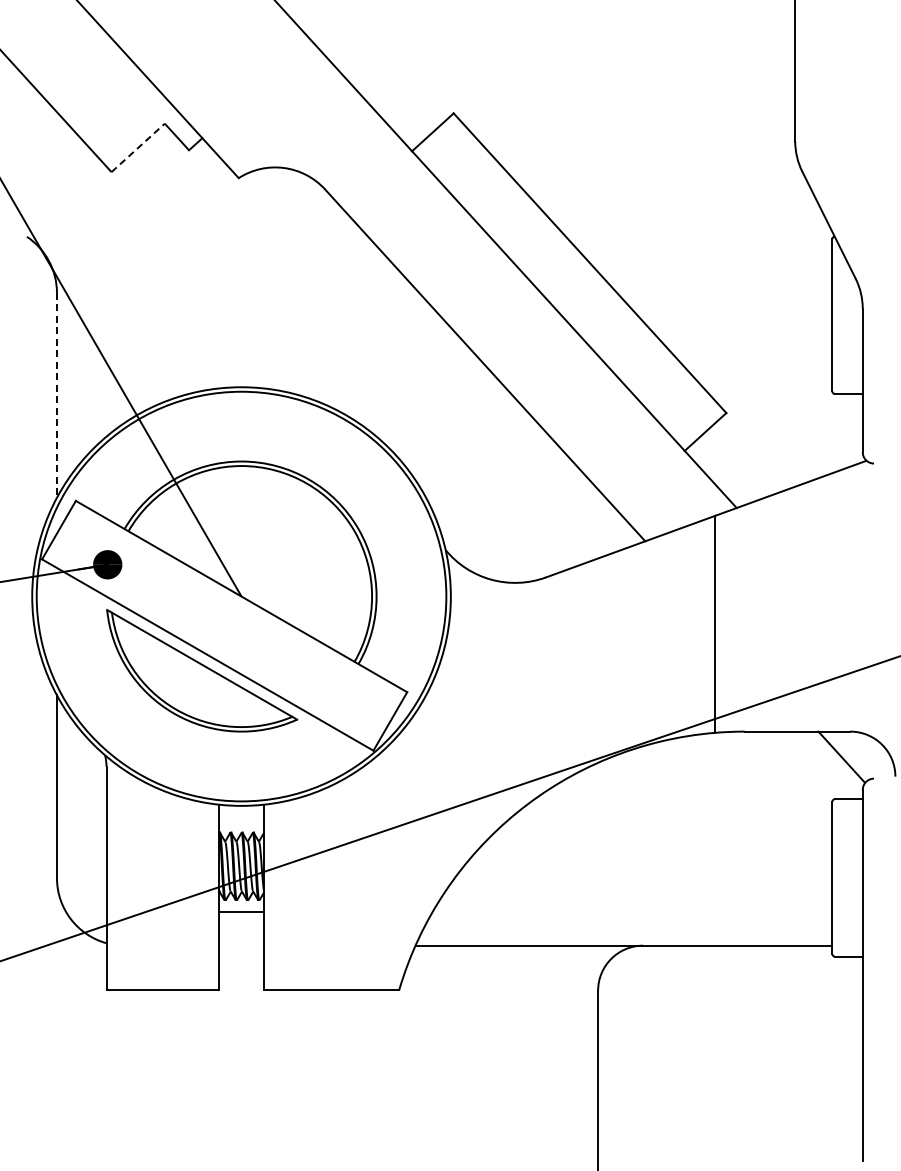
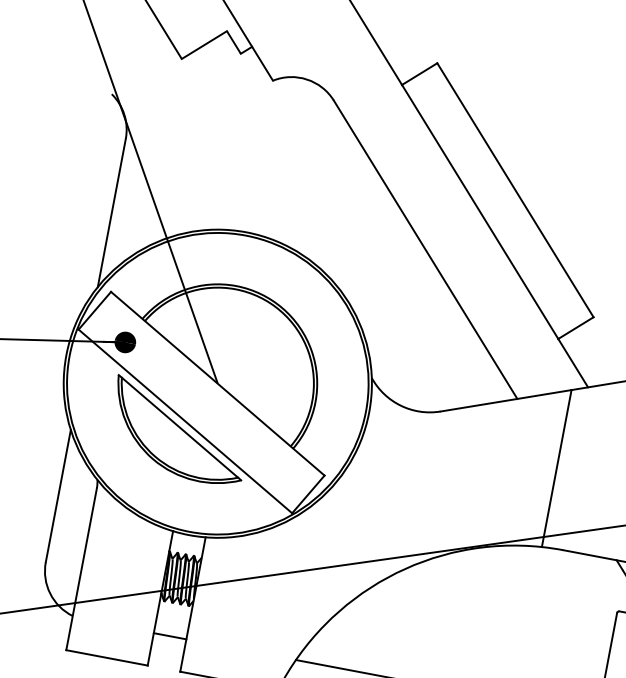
line: (138, 147) -> (204, 44), dashed -> solid
line: (56, 395) -> (111, 213), dashed -> solid
line: (241, 911) -> (170, 636), moved

